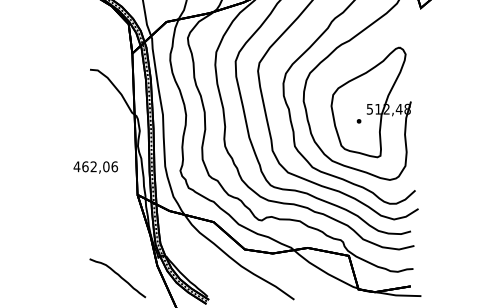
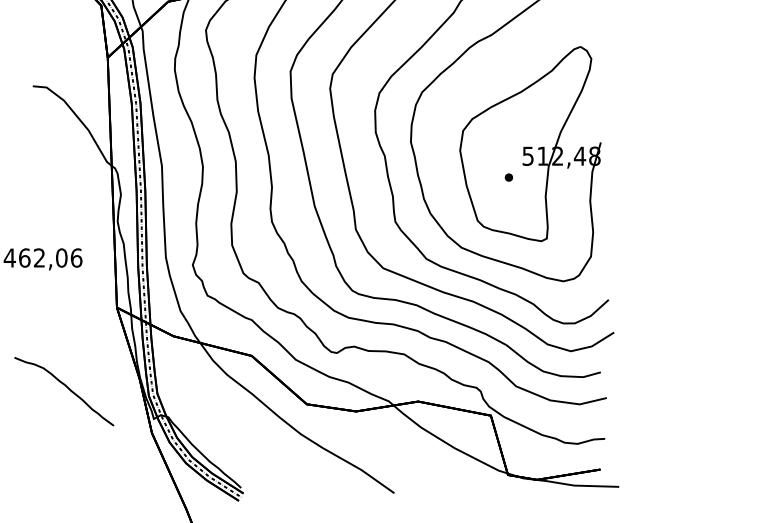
curve: (118, 276) -> (65, 388), moved

